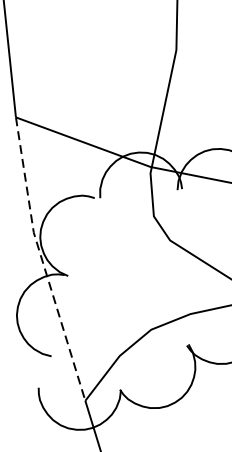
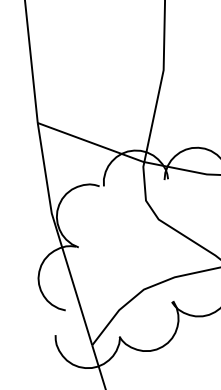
line: (42, 260) -> (58, 235), dashed -> solid

